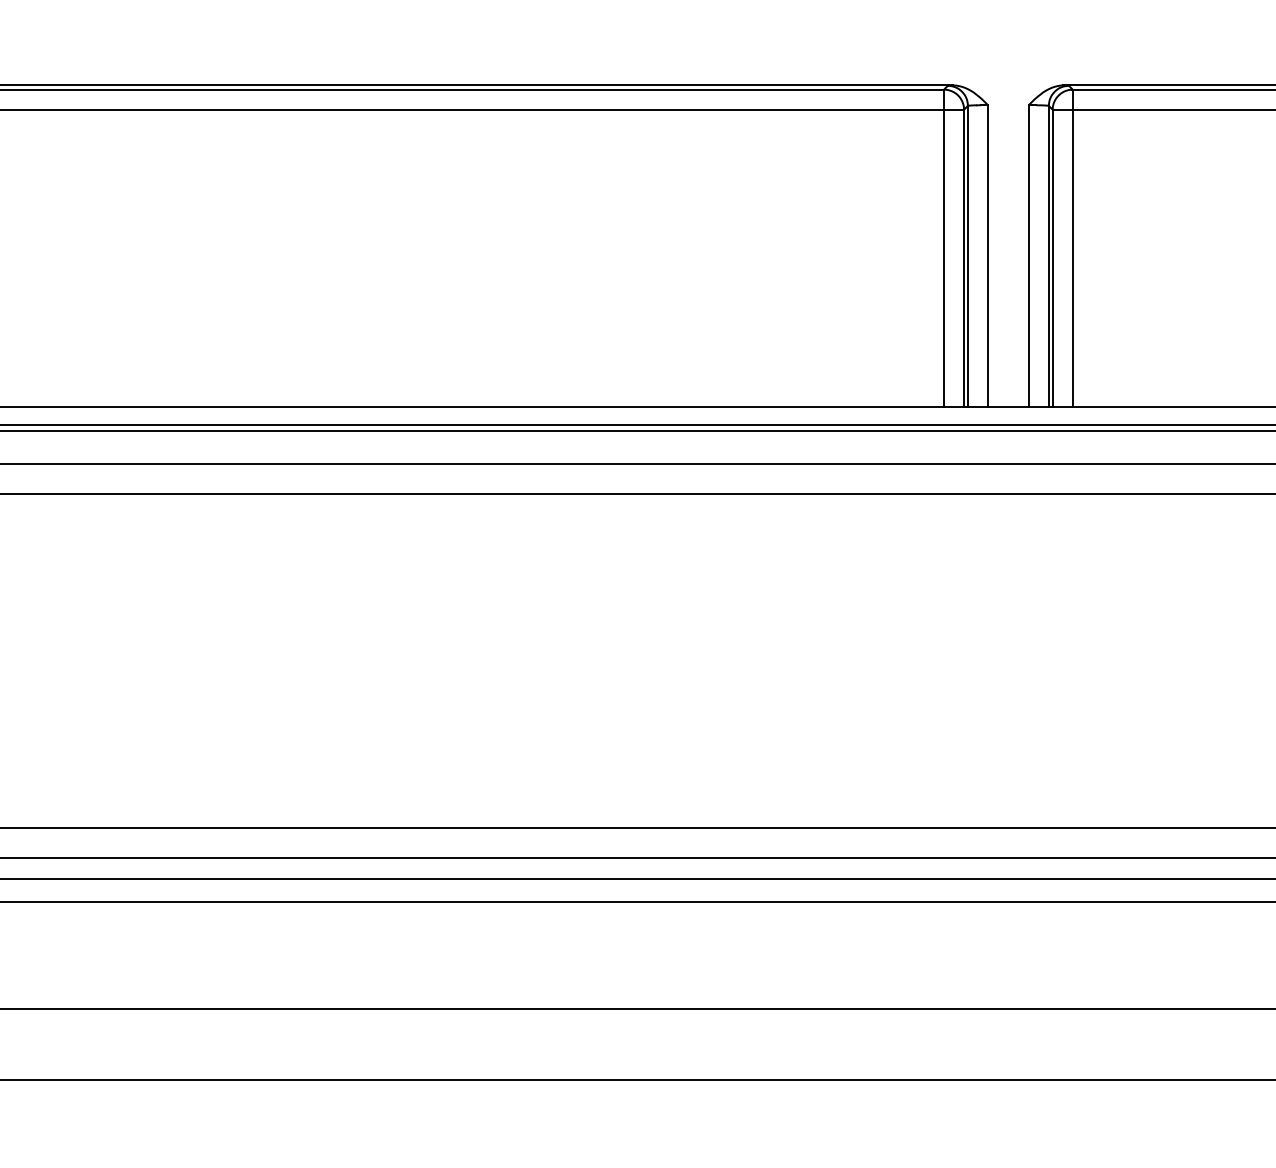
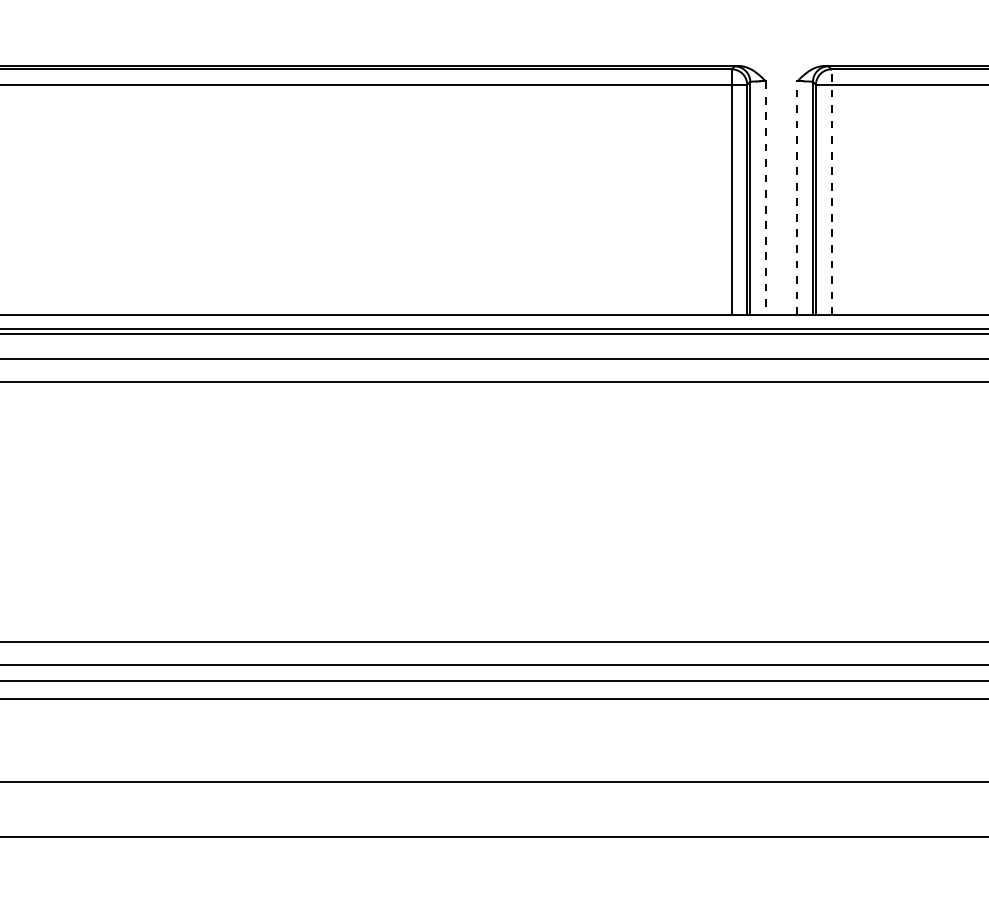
line: (1072, 248) -> (831, 192), solid -> dashed
line: (987, 256) -> (765, 198), solid -> dashed
line: (1028, 256) -> (797, 198), solid -> dashed

